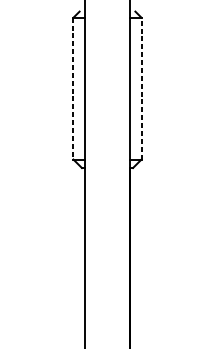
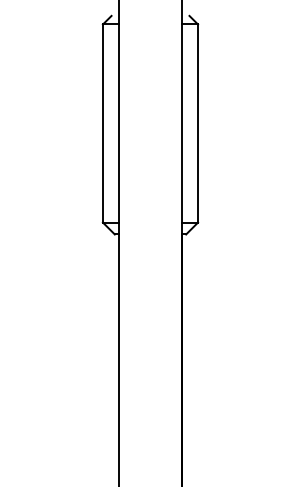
line: (141, 88) -> (198, 123), dashed -> solid
line: (73, 89) -> (102, 124), dashed -> solid

